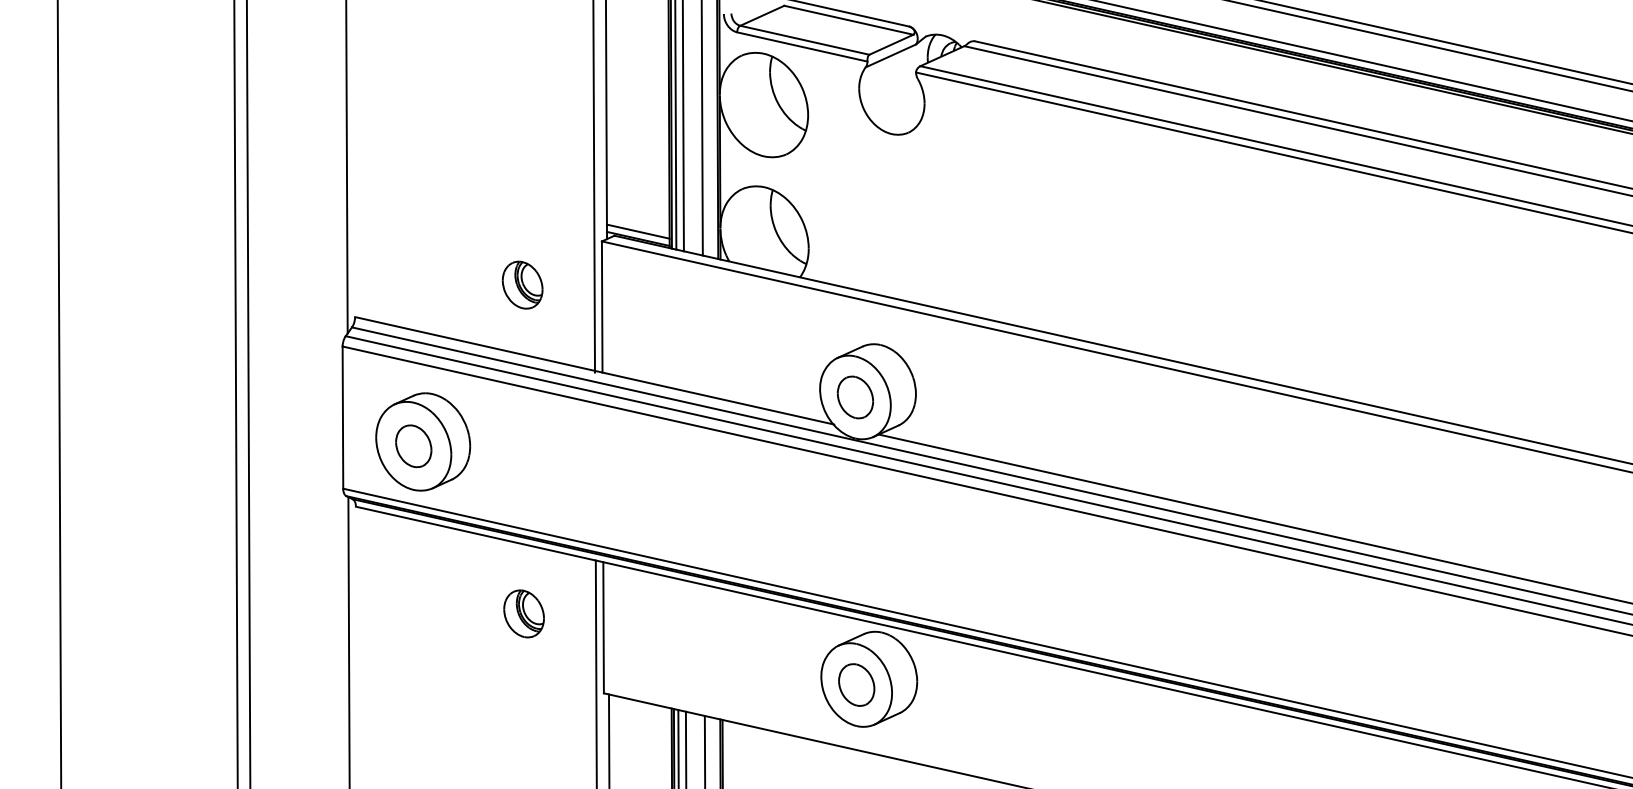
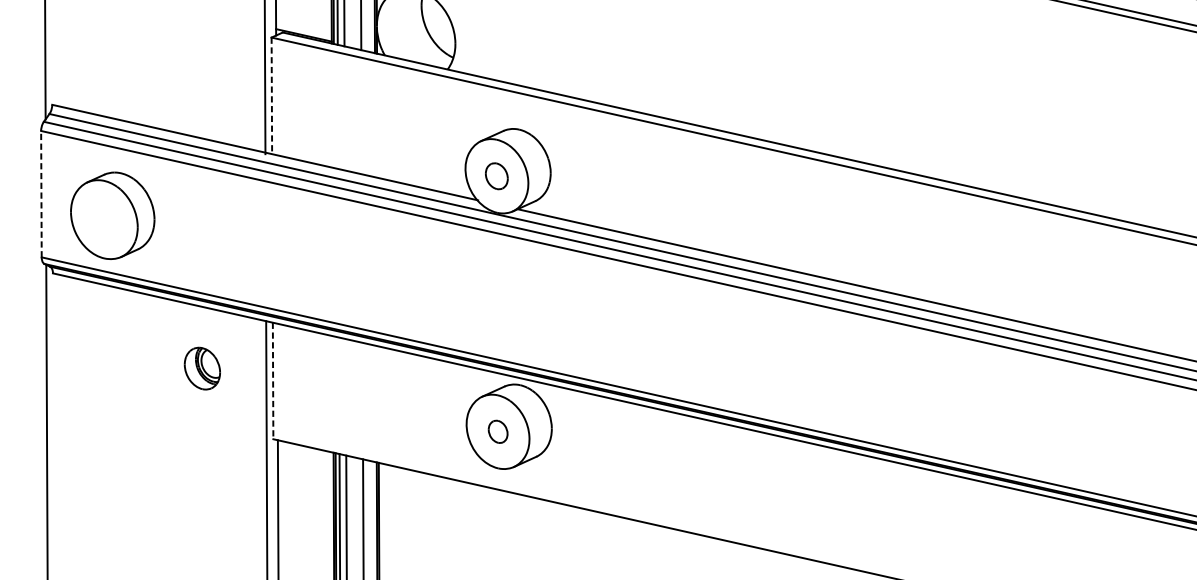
line: (638, 231) -> (304, 28), removed
part: (522, 284) -> (201, 75), removed
line: (602, 307) -> (272, 96), solid -> dashed
part: (854, 397) -> (496, 176), size x0.7
line: (342, 417) -> (41, 194), solid -> dashed
part: (413, 446) -> (104, 219), removed
line: (603, 627) -> (273, 380), solid -> dashed
part: (856, 684) -> (497, 431), size x0.6

